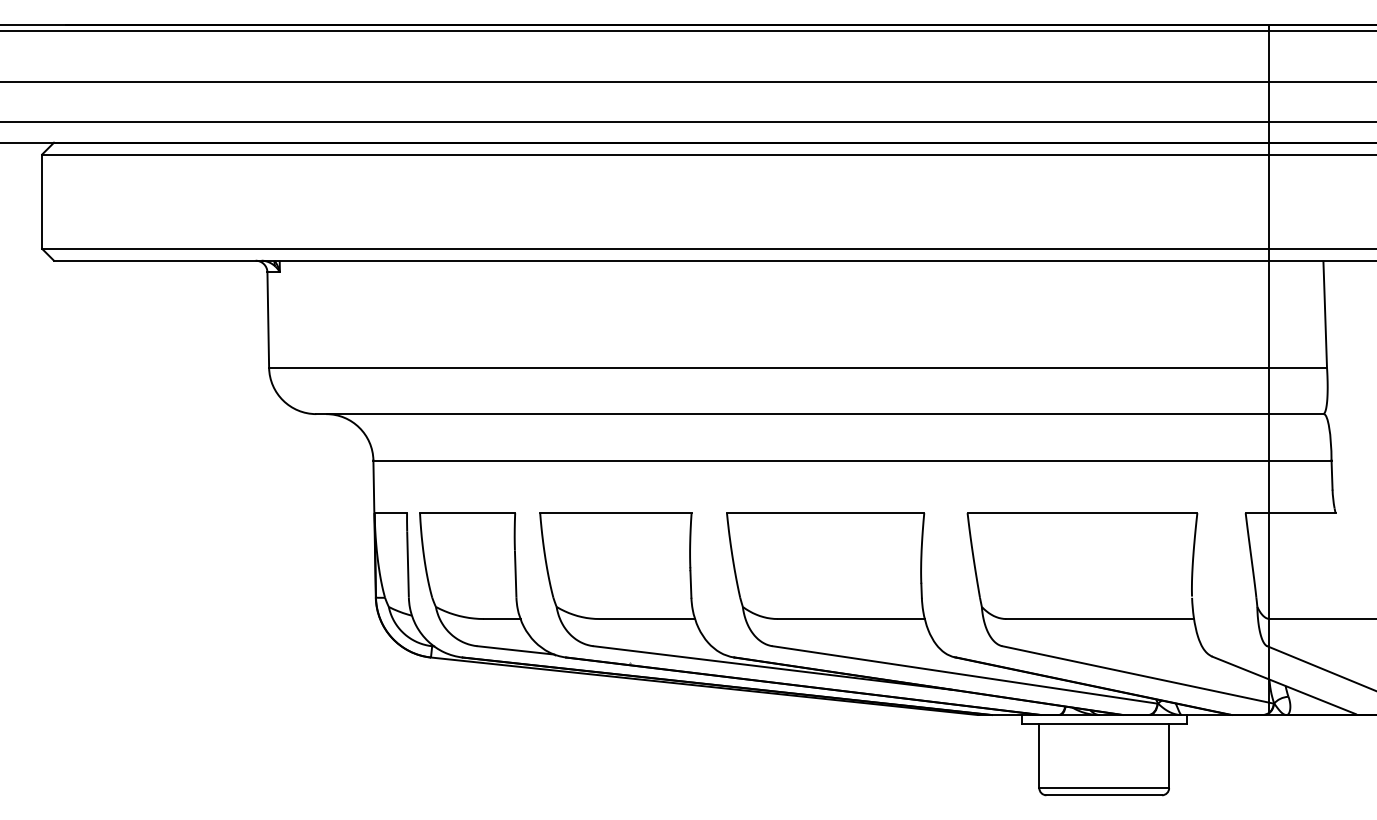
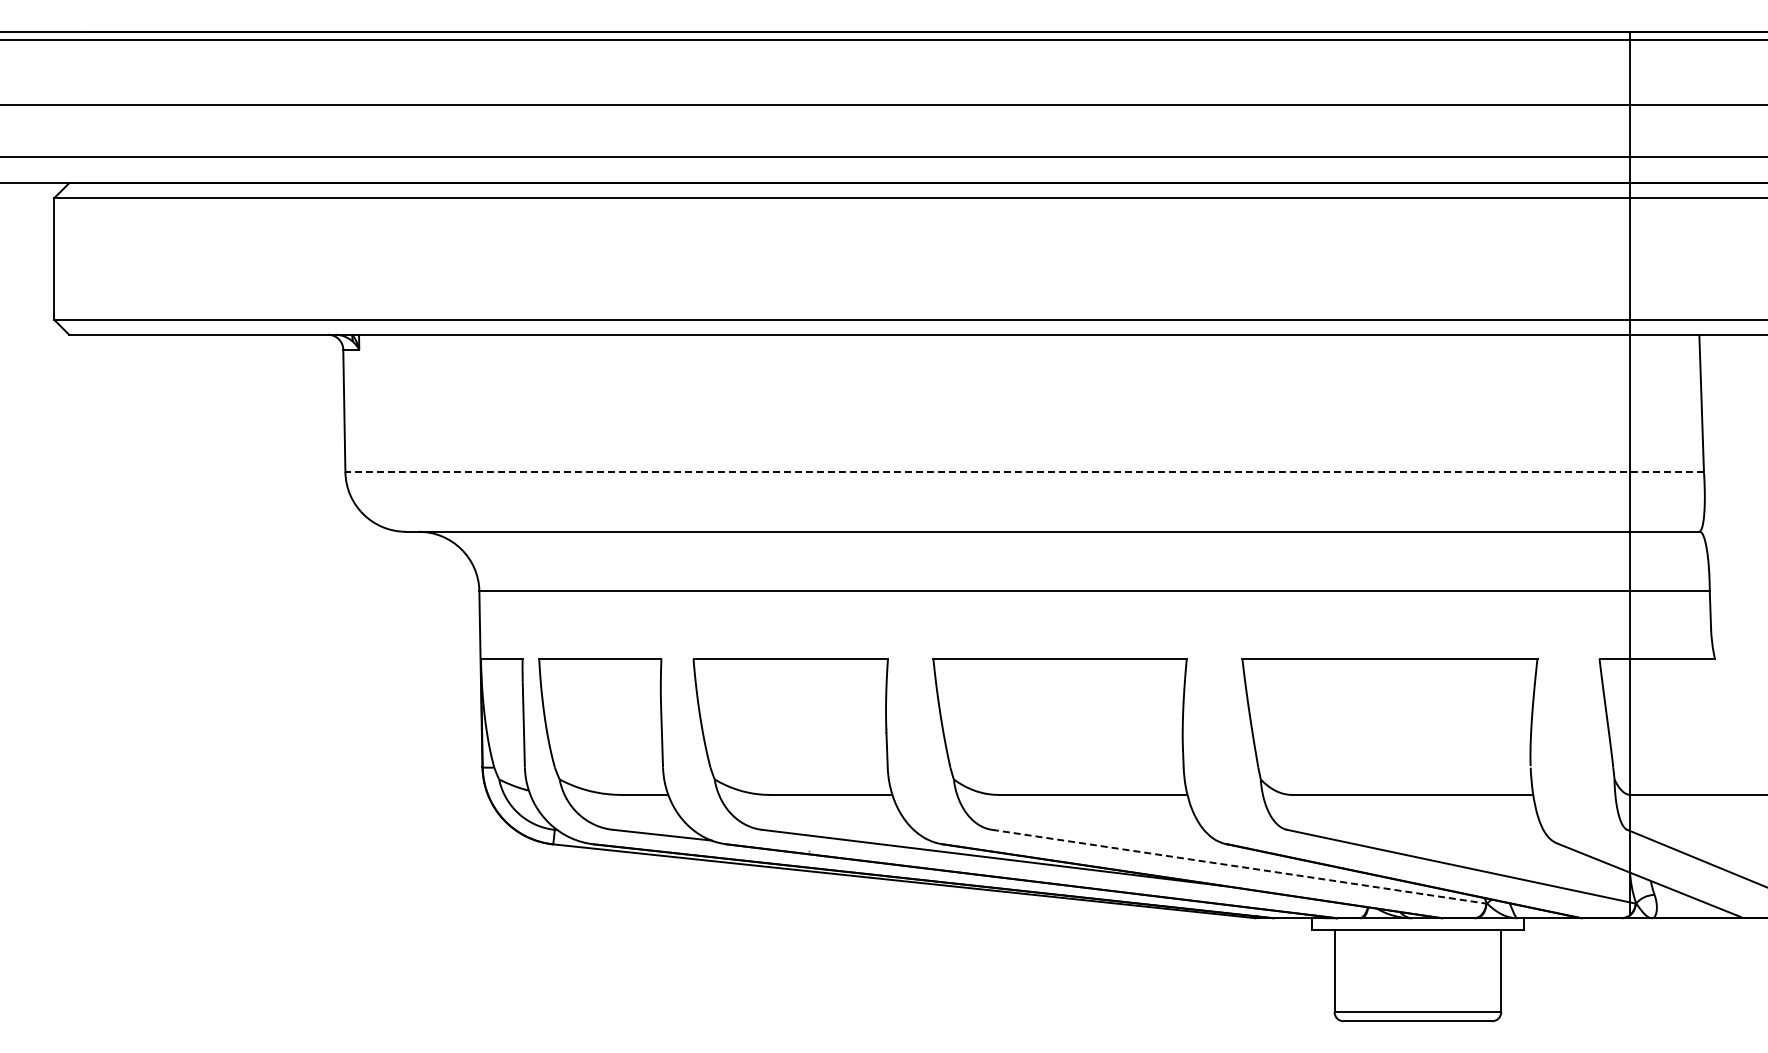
line: (797, 367) -> (1024, 472), solid -> dashed
line: (965, 674) -> (1239, 866), solid -> dashed

